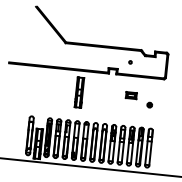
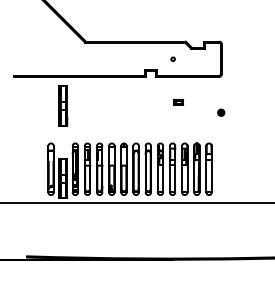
part: (79, 92) -> (63, 105), moved
part: (131, 94) -> (178, 101), size x0.62
part: (149, 104) -> (221, 112), moved

